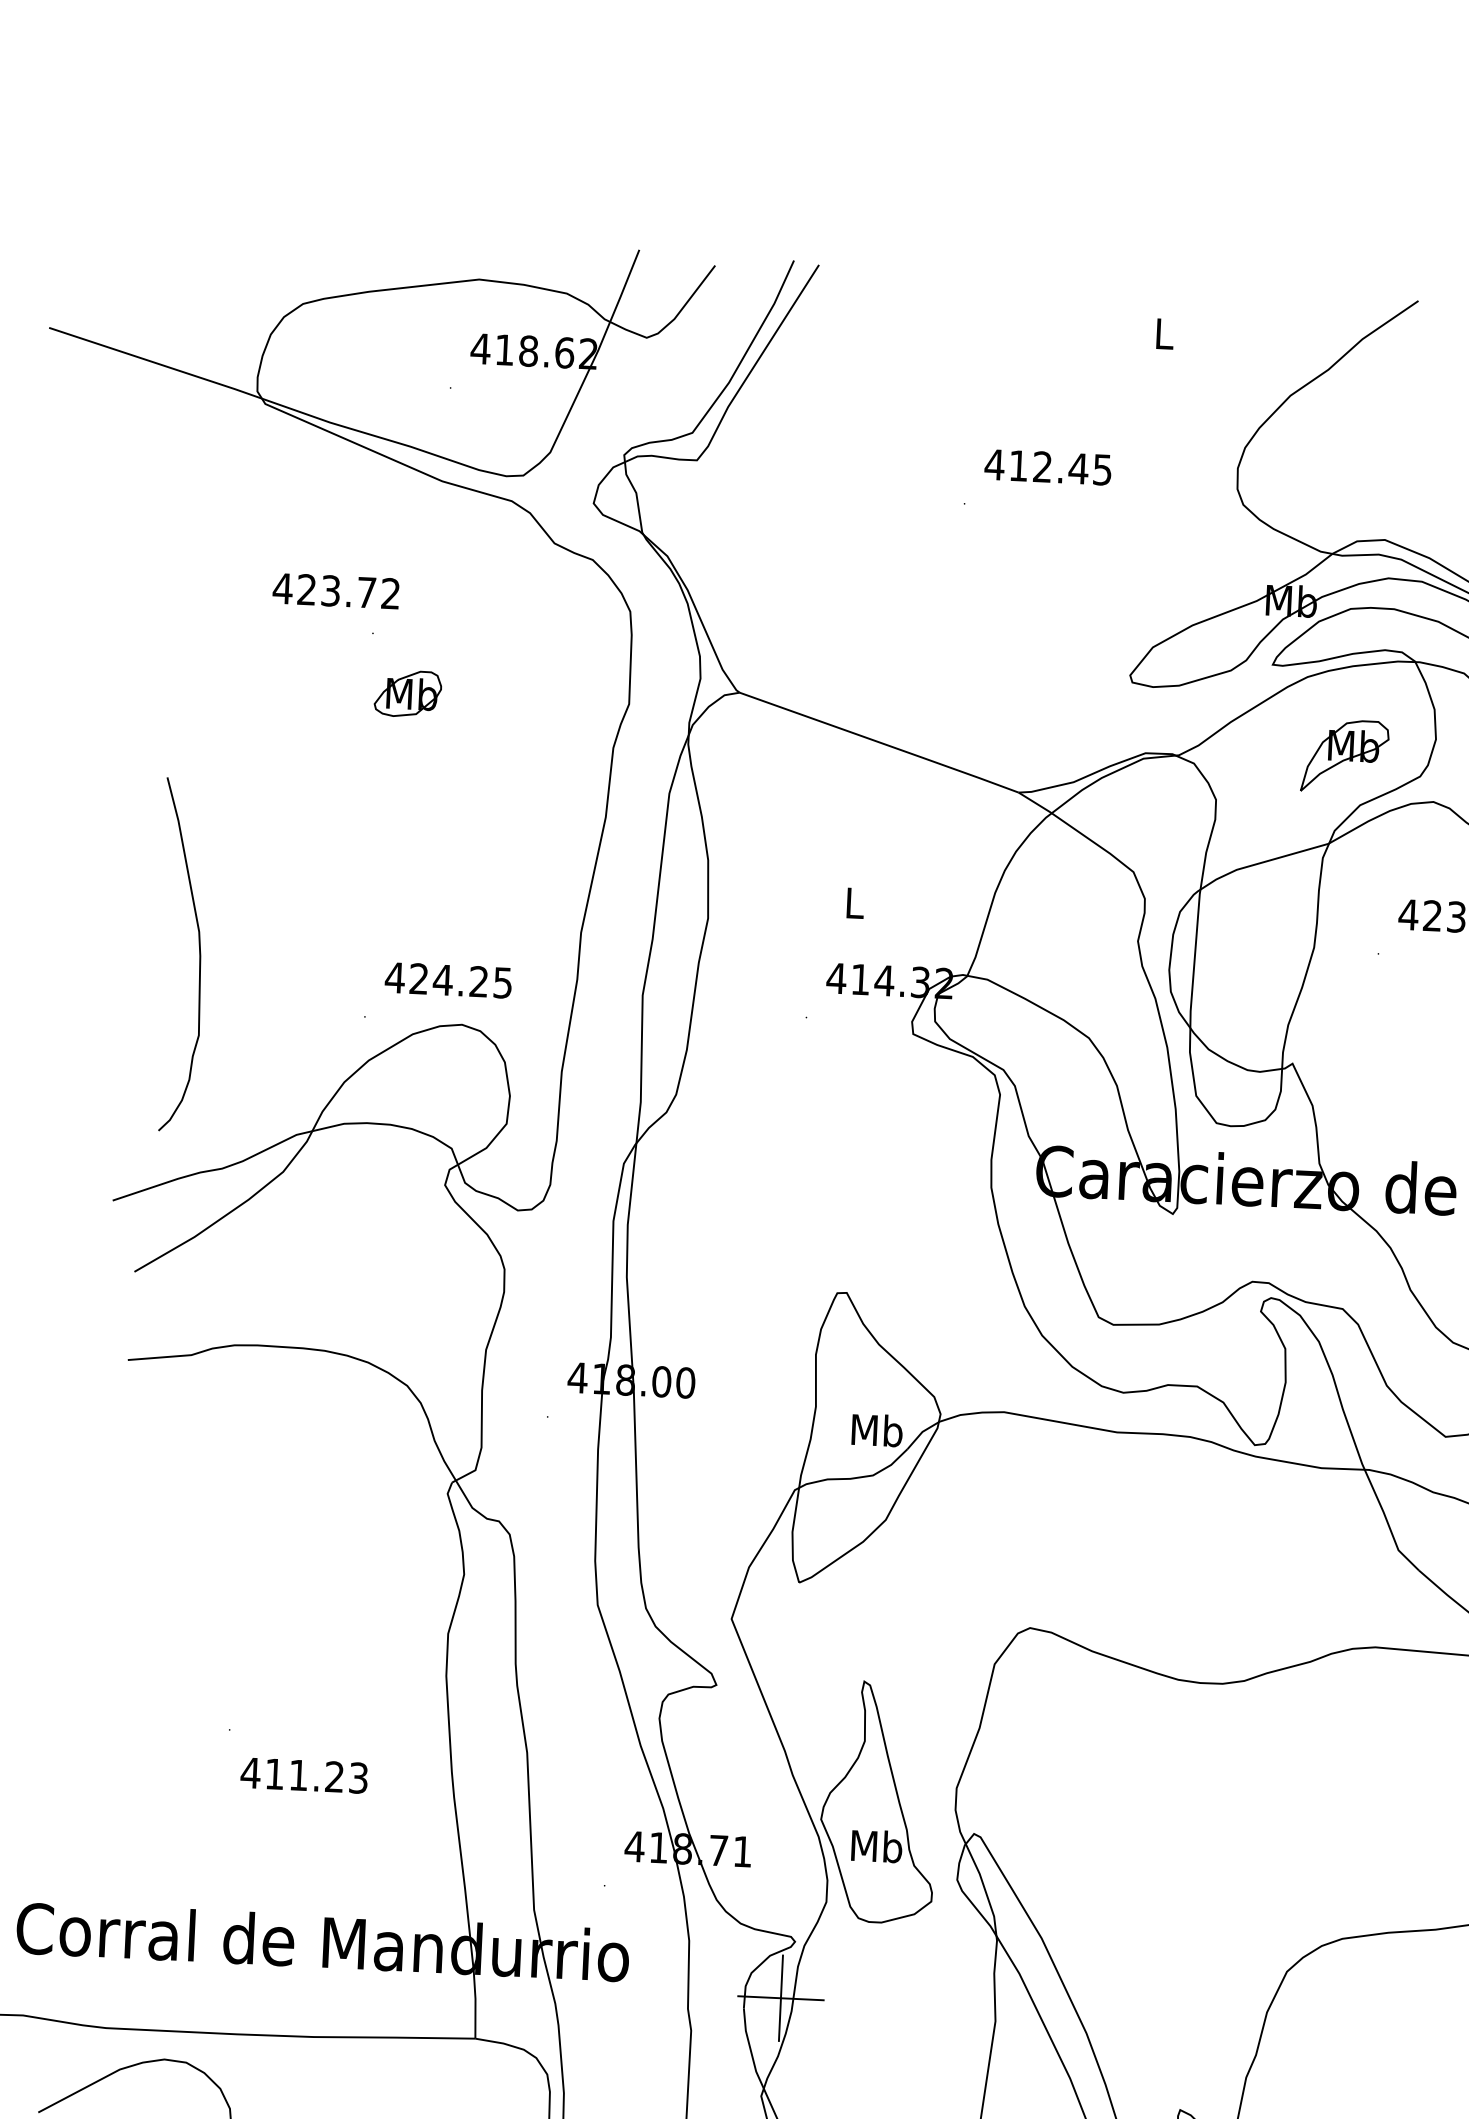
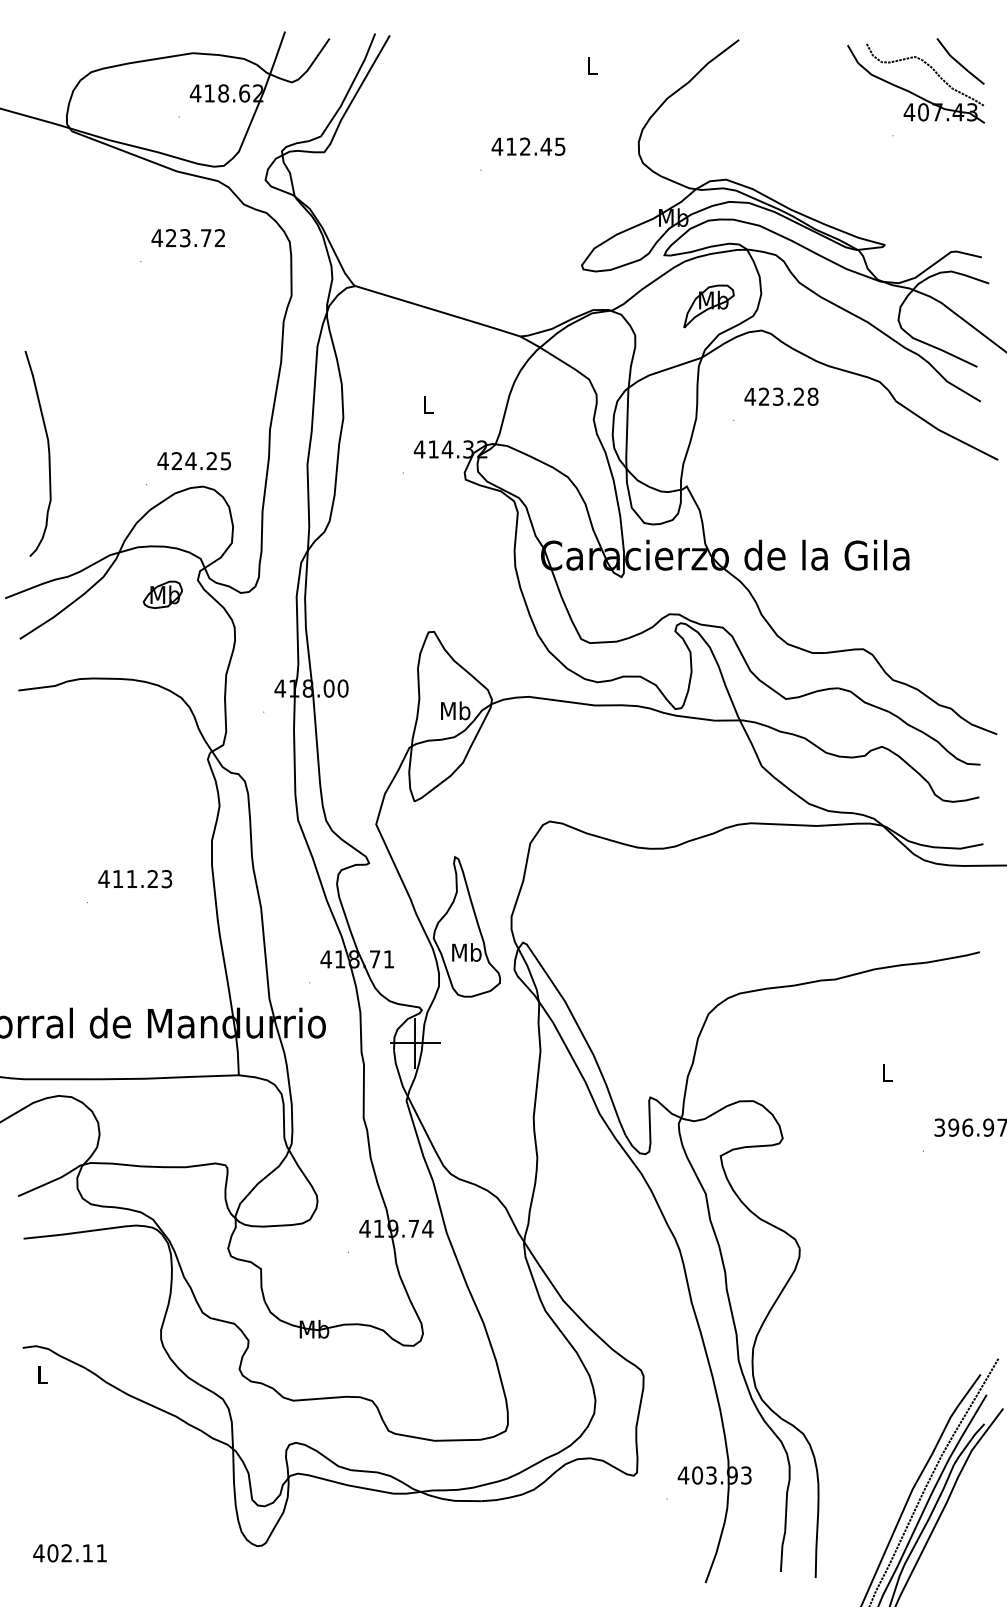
text: (334, 591) -> (187, 238), moved
part: (407, 693) -> (162, 594), moved
text: (304, 1776) -> (135, 879), moved

